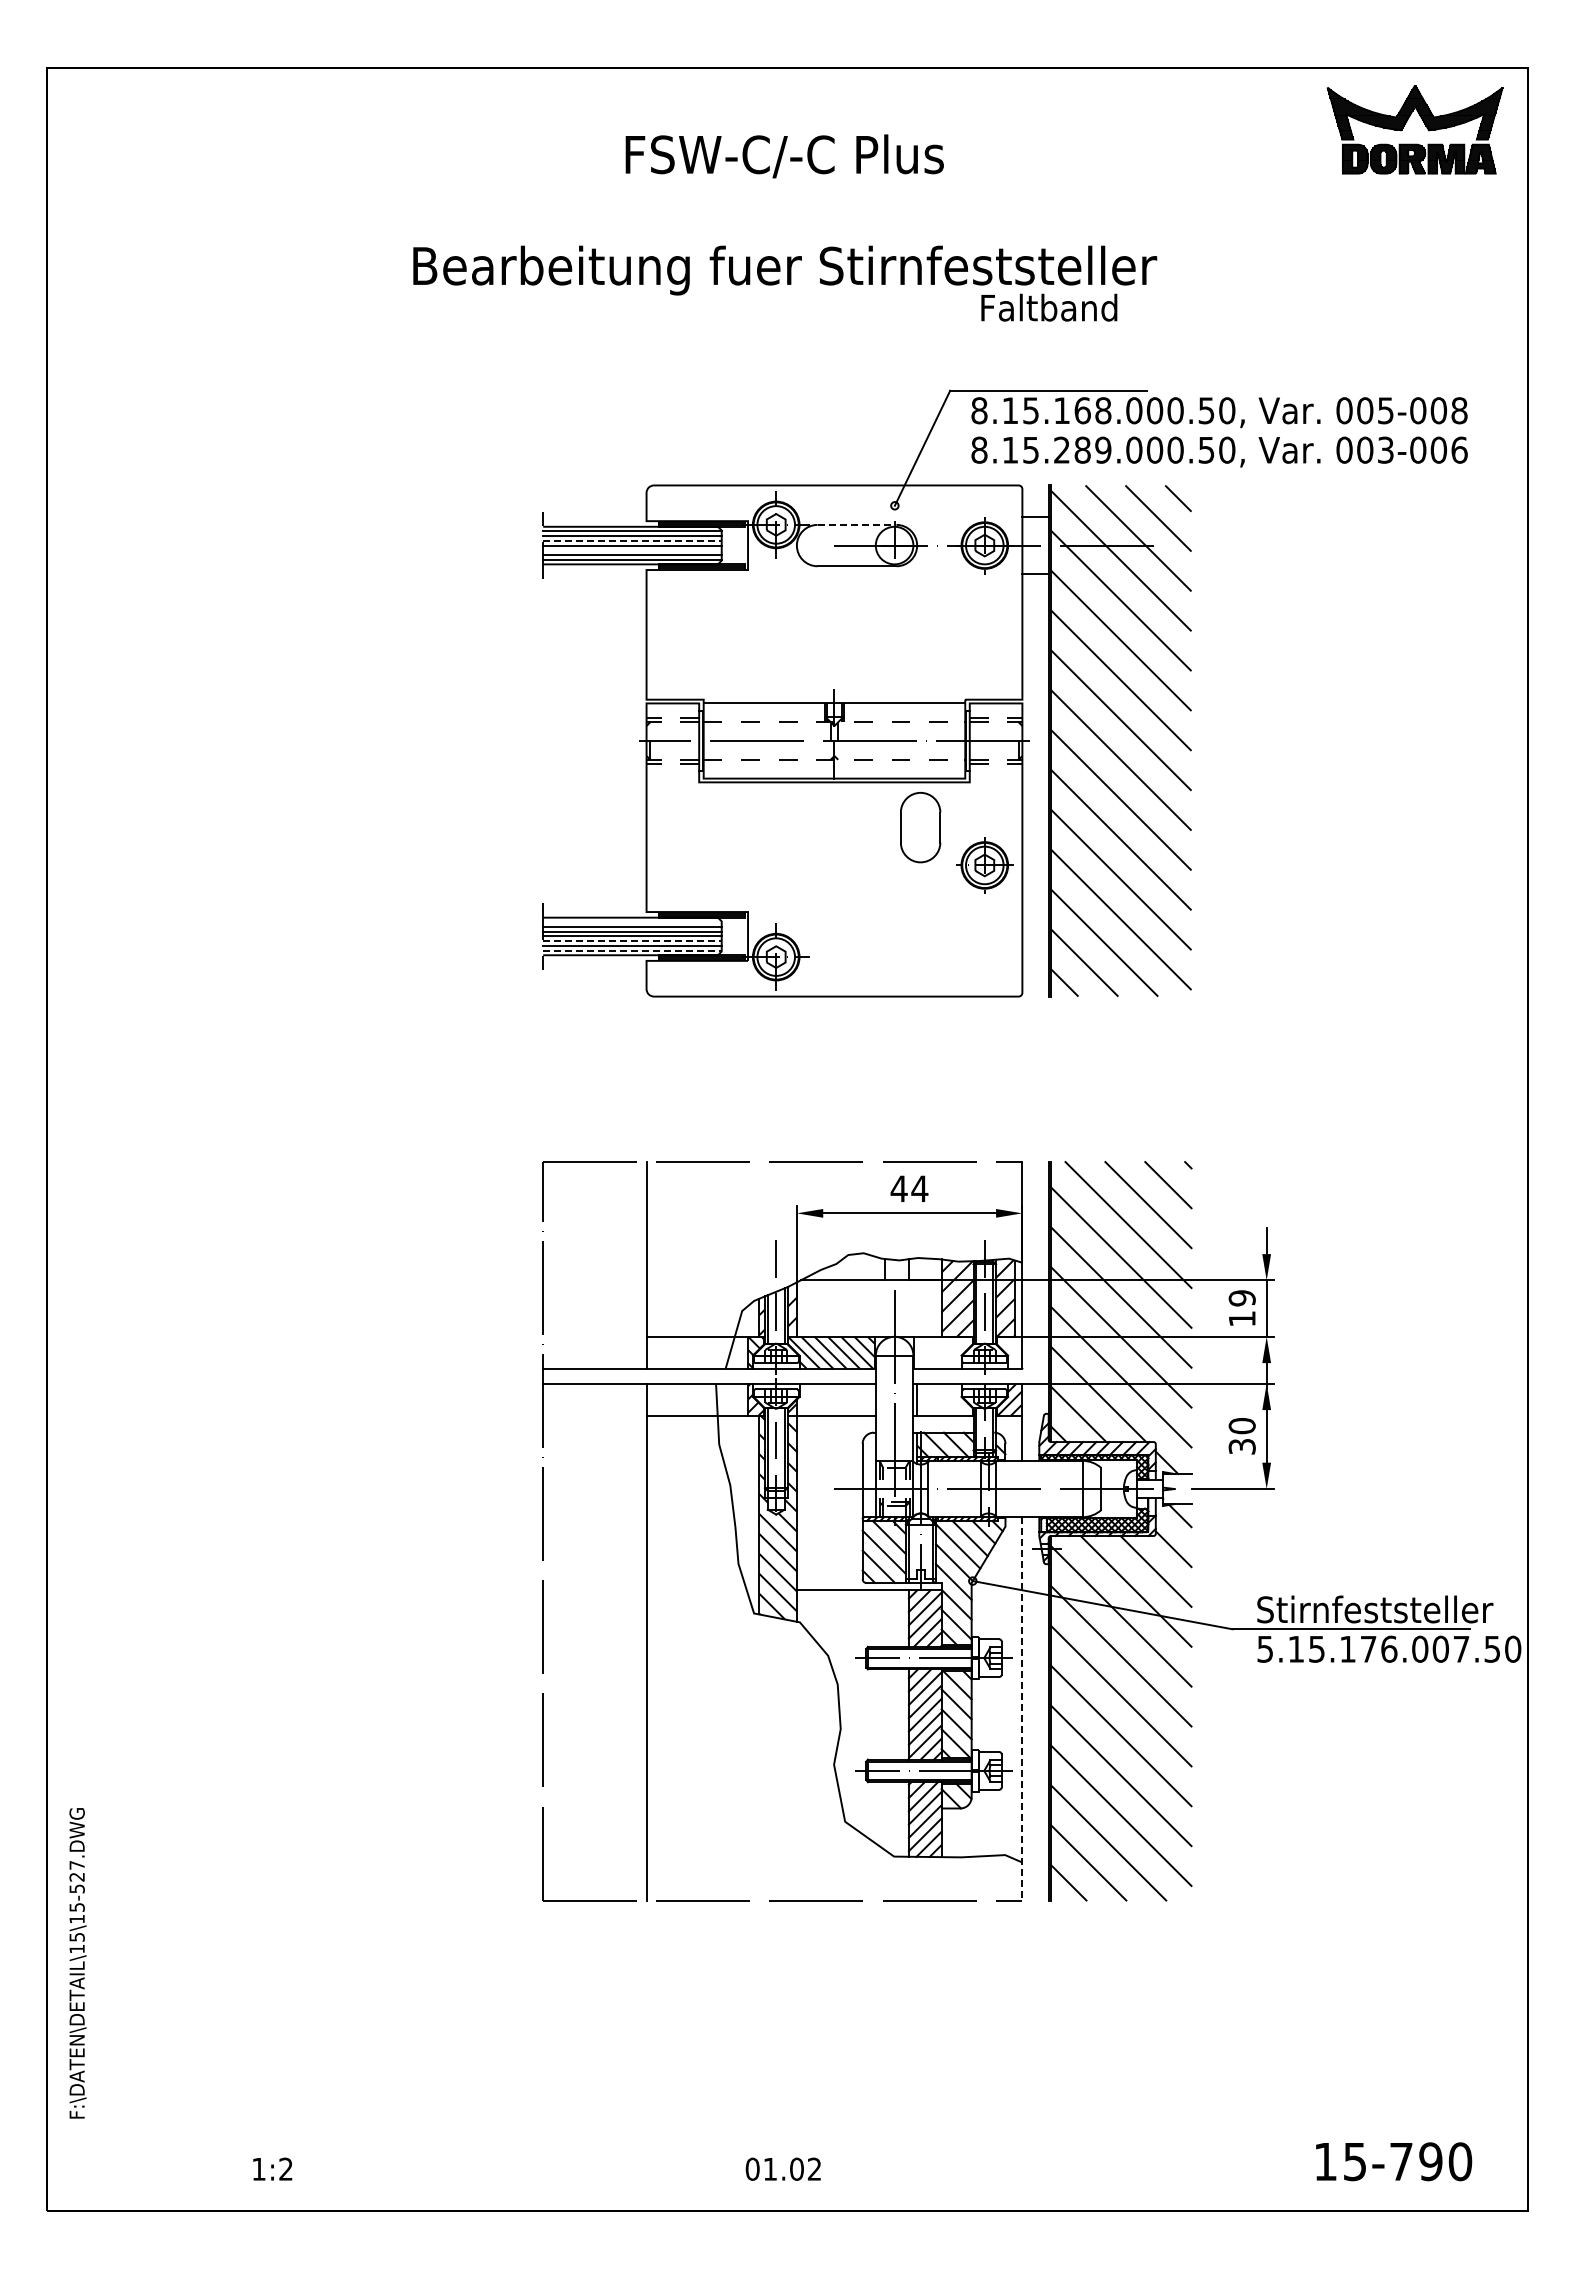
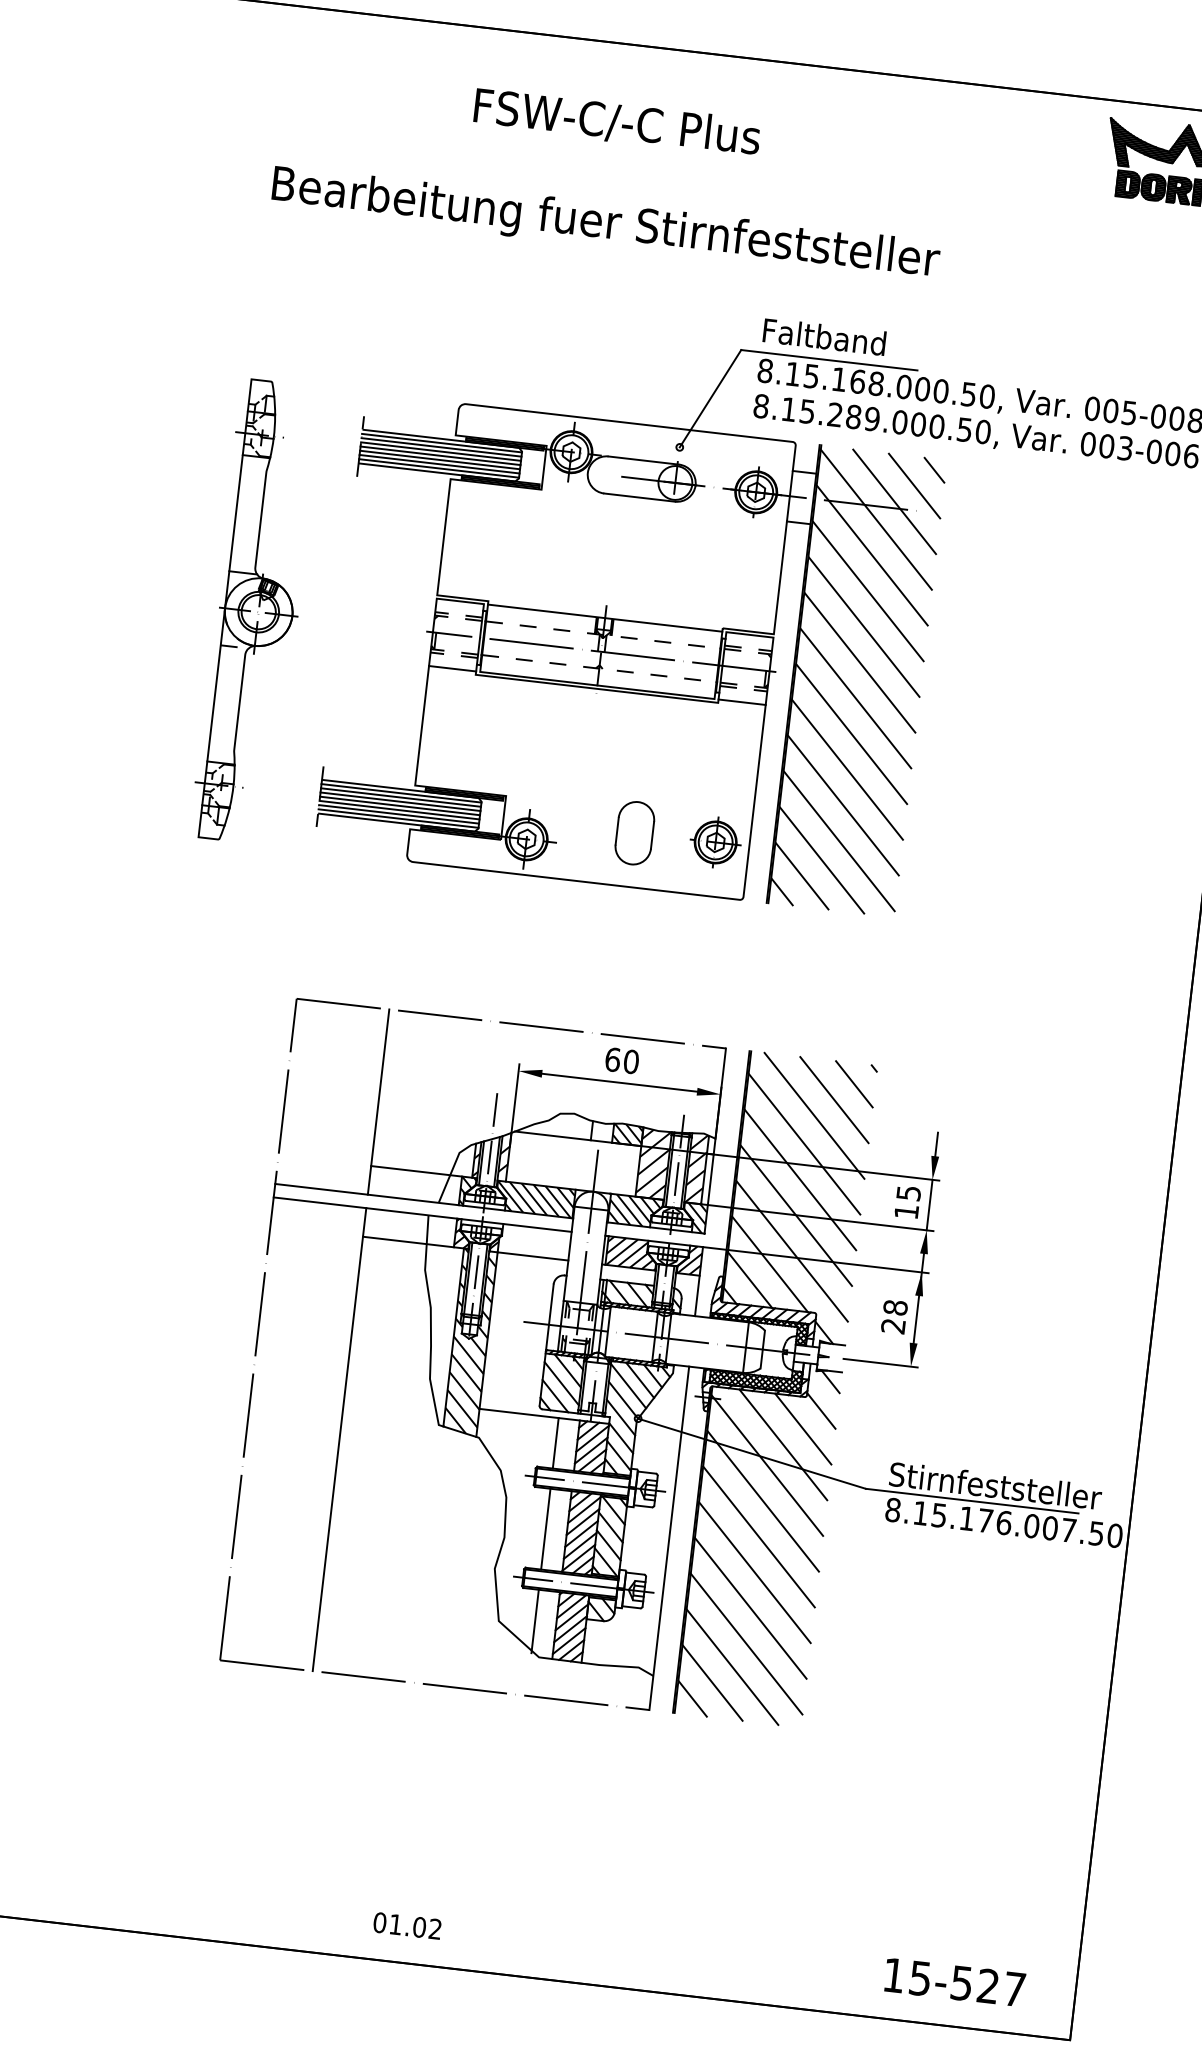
text: (1049, 307) -> (824, 336), moved
line: (857, 524) -> (644, 460), dashed -> solid
line: (632, 540) -> (441, 451), dashed -> solid
line: (632, 550) -> (440, 460), added
part: (449, 740) -> (256, 611), added
line: (672, 778) -> (452, 668), added
line: (995, 778) -> (741, 702), added
part: (920, 827) -> (634, 833), moved
part: (984, 865) -> (715, 842), moved
line: (632, 922) -> (401, 793), added
line: (632, 941) -> (399, 810), dashed -> solid
line: (632, 950) -> (398, 818), dashed -> solid
text: (909, 1188) -> (622, 1060), 44 -> 60
hatch: (924, 1269) -> (627, 1134), added
text: (1241, 1298) -> (908, 1193), 19 -> 15
hatch: (942, 1352) -> (634, 1210), added
hatch: (1011, 1352) -> (696, 1217), added
hatch: (944, 1399) -> (631, 1253), added
text: (1241, 1436) -> (893, 1317), 30 -> 28
line: (885, 1618) -> (556, 1443), added
text: (1265, 1648) -> (893, 1509), 5.15.176.007.50 -> 8.15.176.007.50
line: (1022, 1708) -> (669, 1538), dashed -> solid
line: (885, 1714) -> (546, 1529), added
line: (885, 1817) -> (535, 1621), added
text: (1431, 2161) -> (988, 1986), 15-790 -> 15-527

